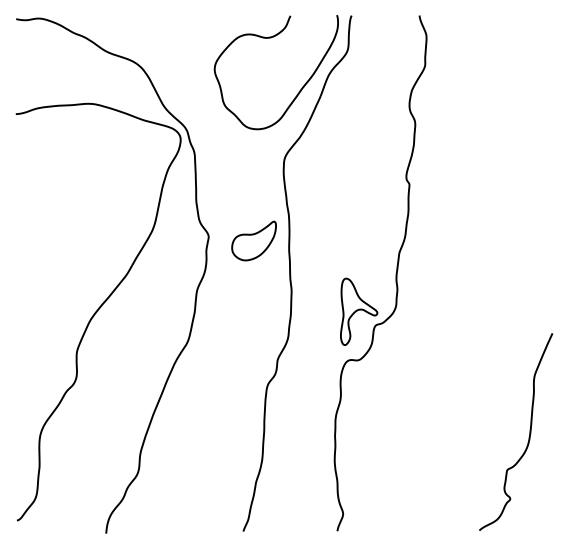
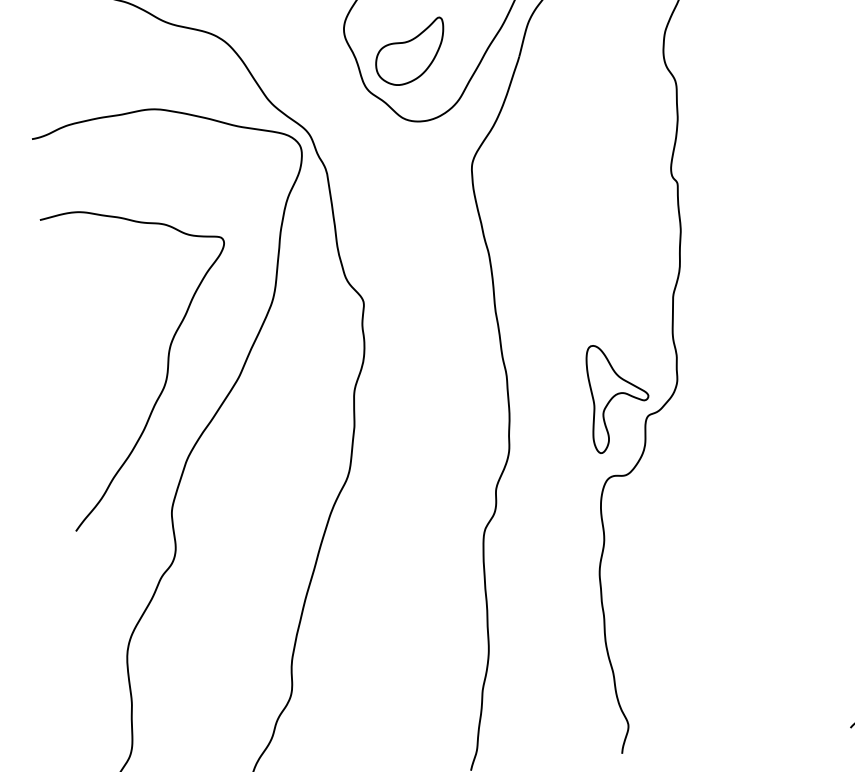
part: (253, 240) -> (409, 51), moved
curve: (83, 259) -> (166, 361), added

